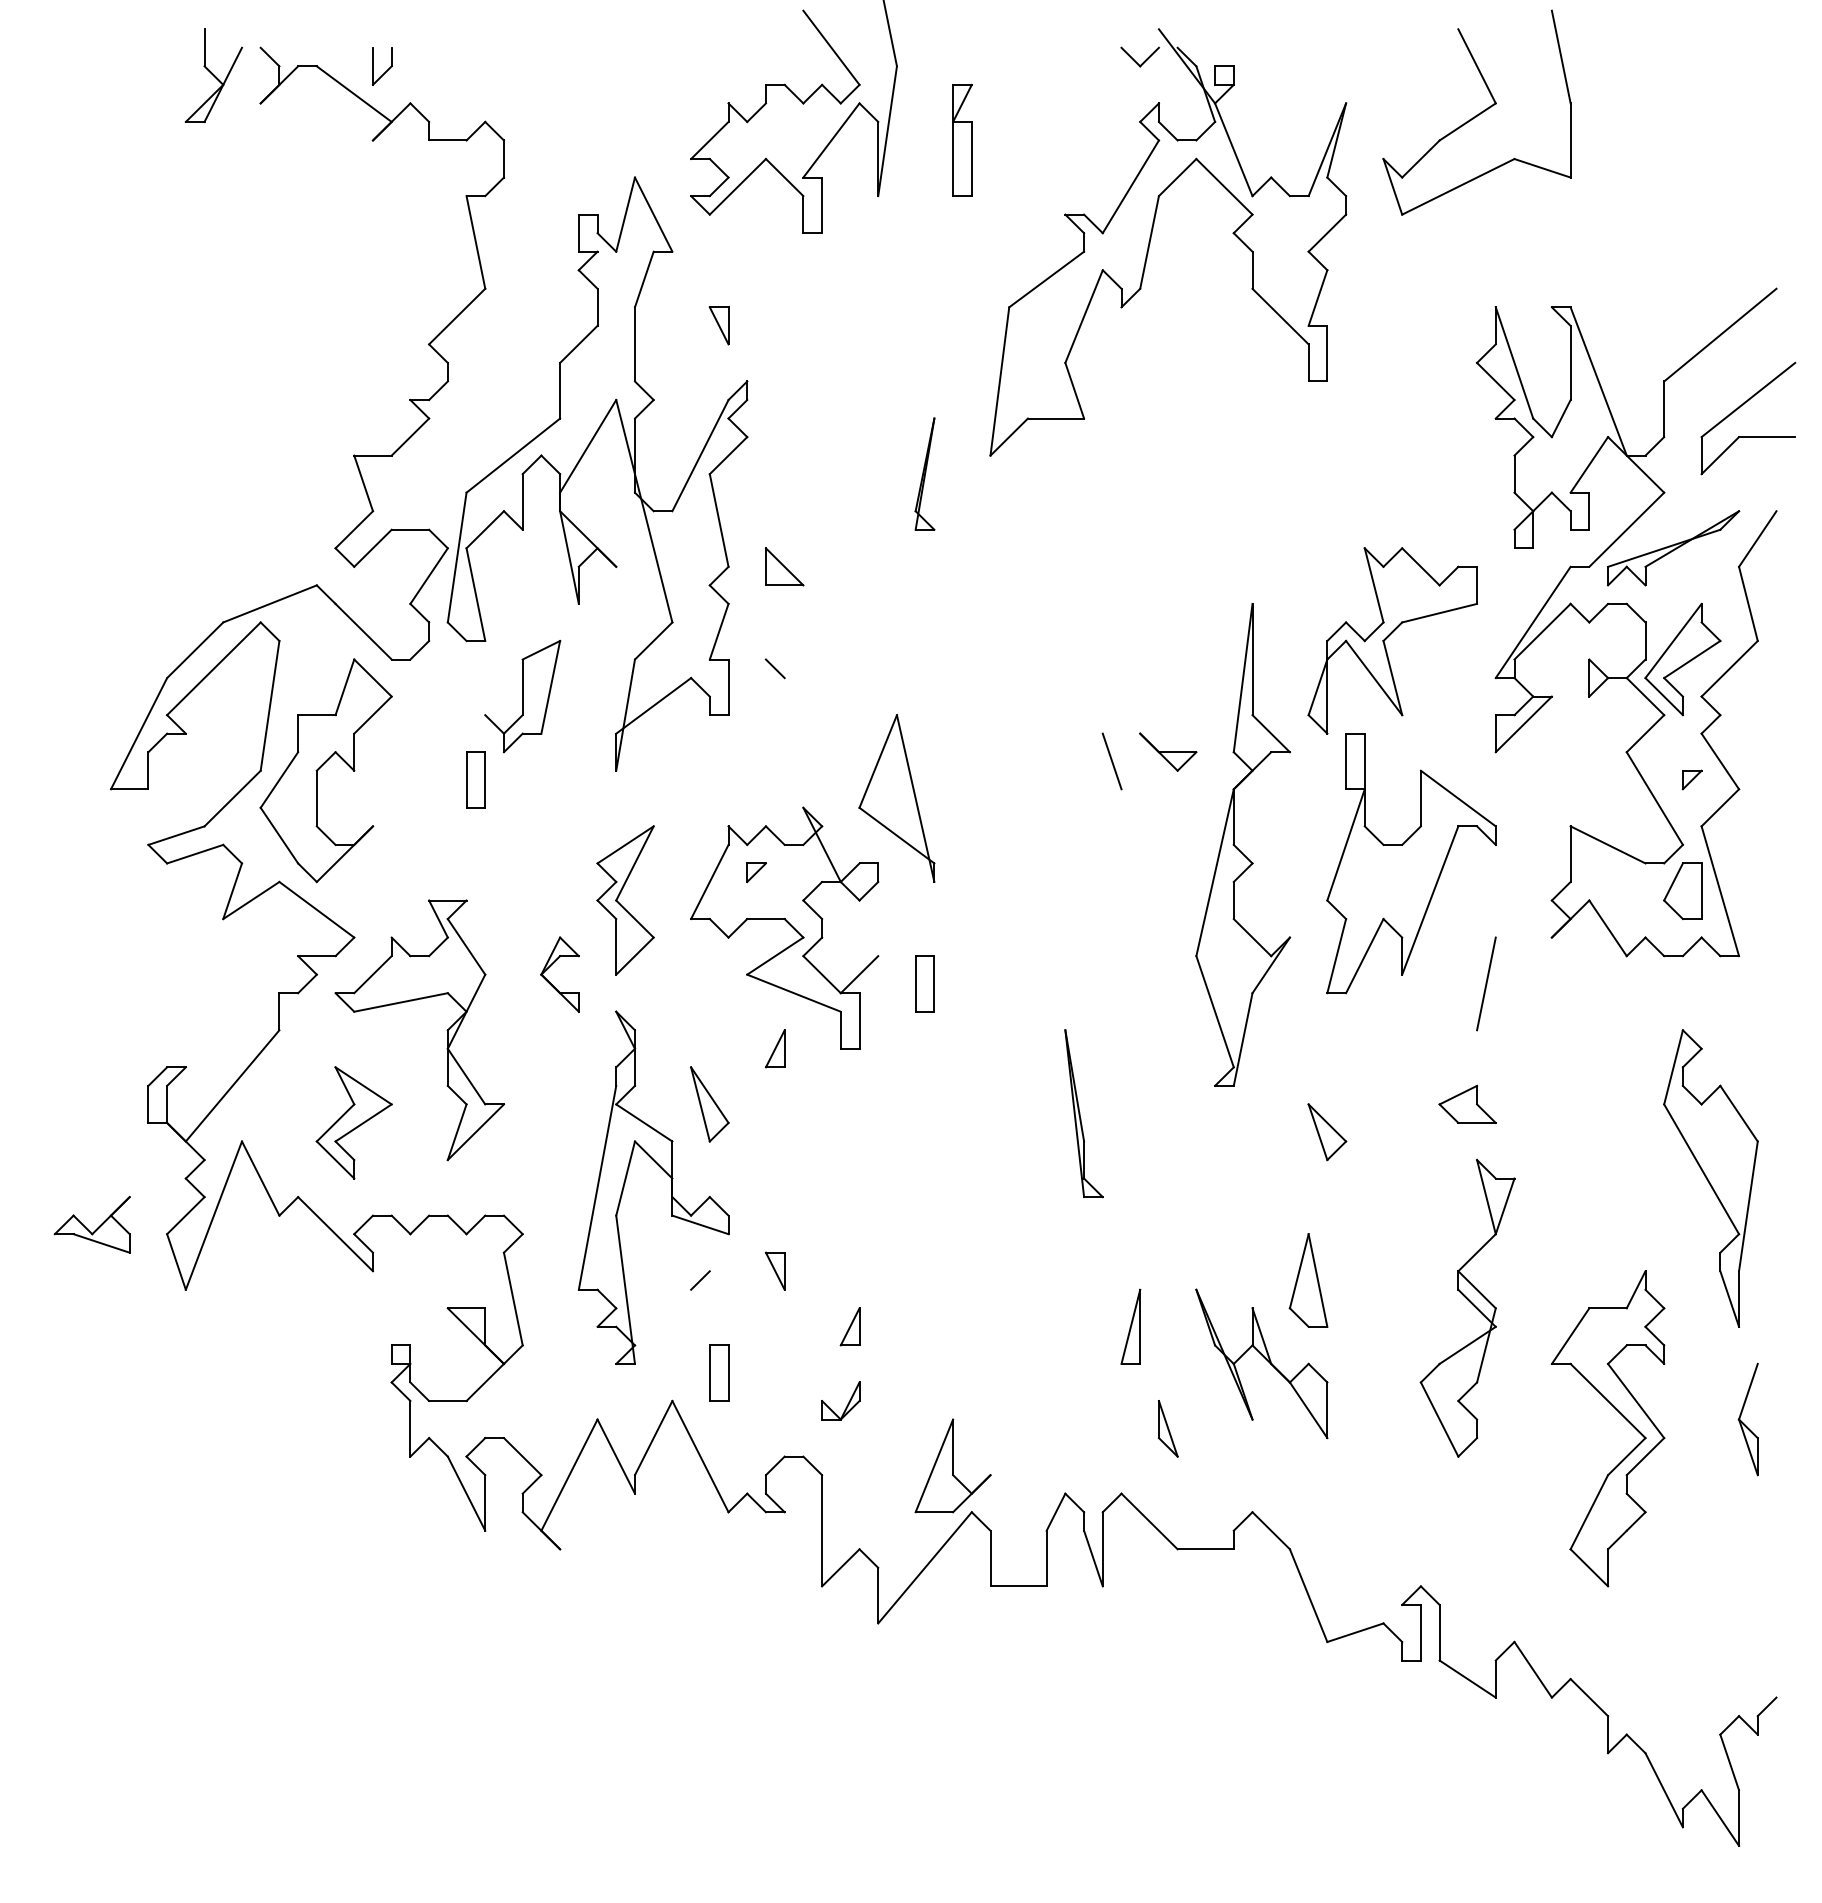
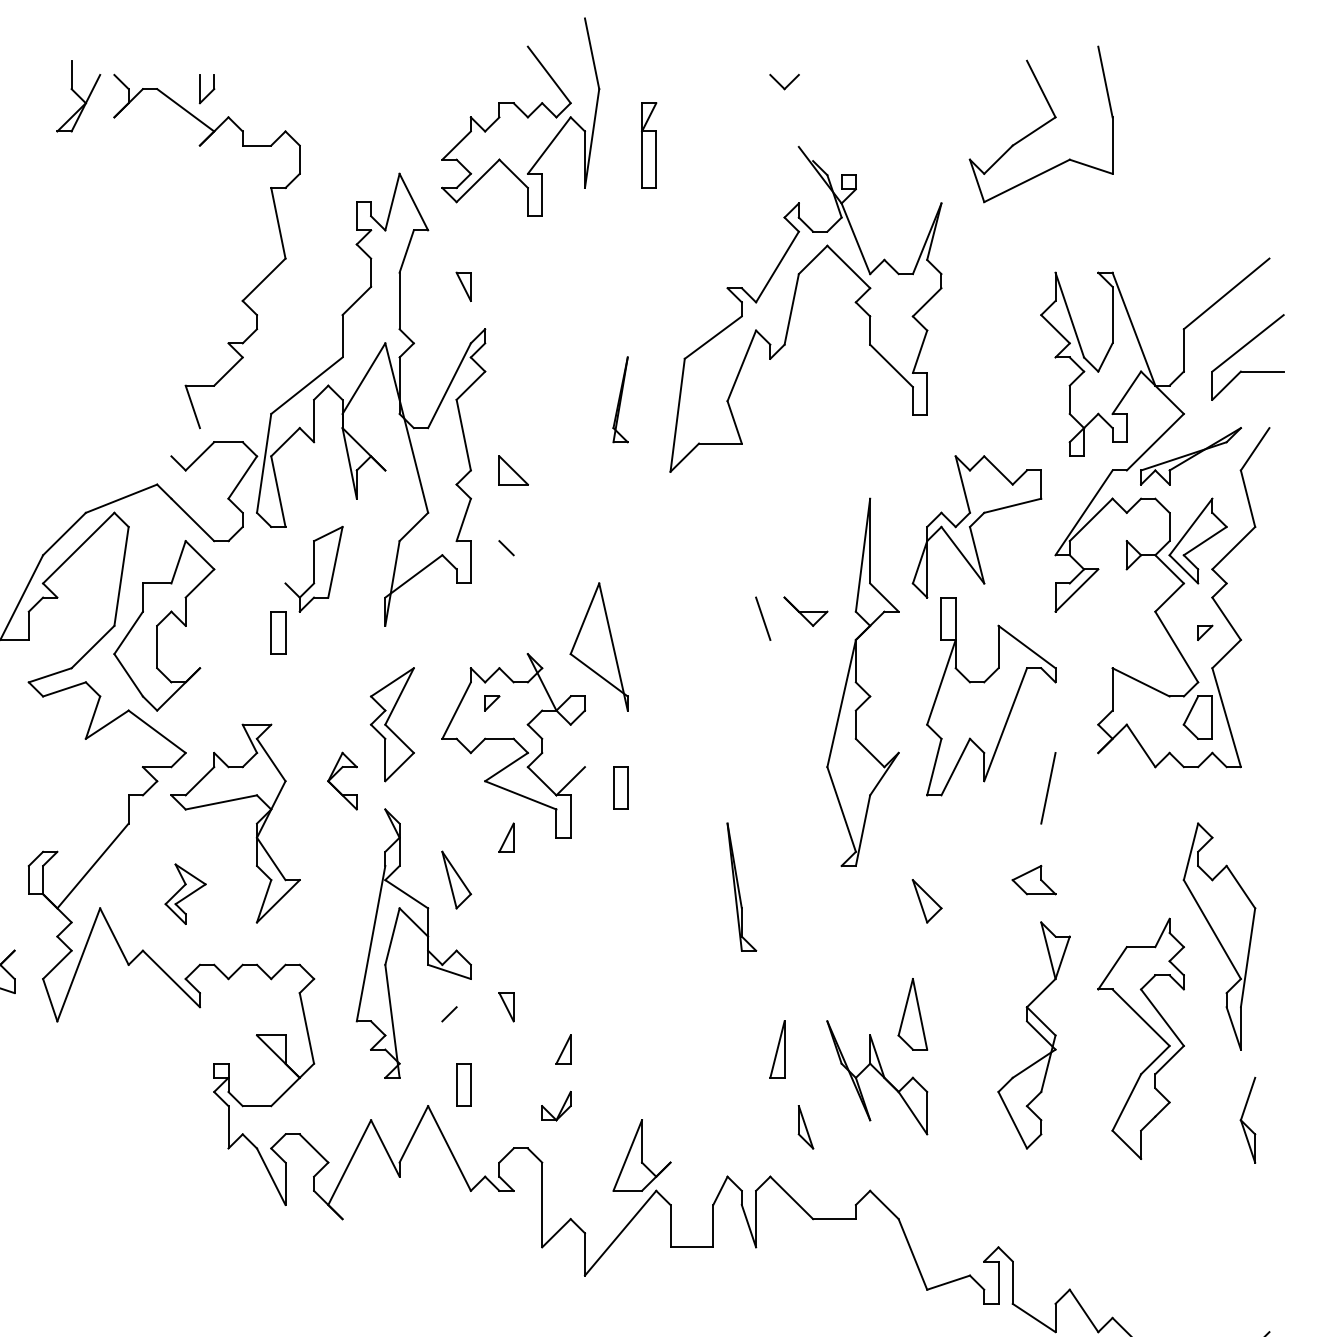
part: (1151, 239) -> (793, 307), moved
line: (353, 529) -> (185, 442), removed
part: (353, 1122) -> (185, 893), size x0.7
part: (1620, 1414) -> (1150, 1028), moved

